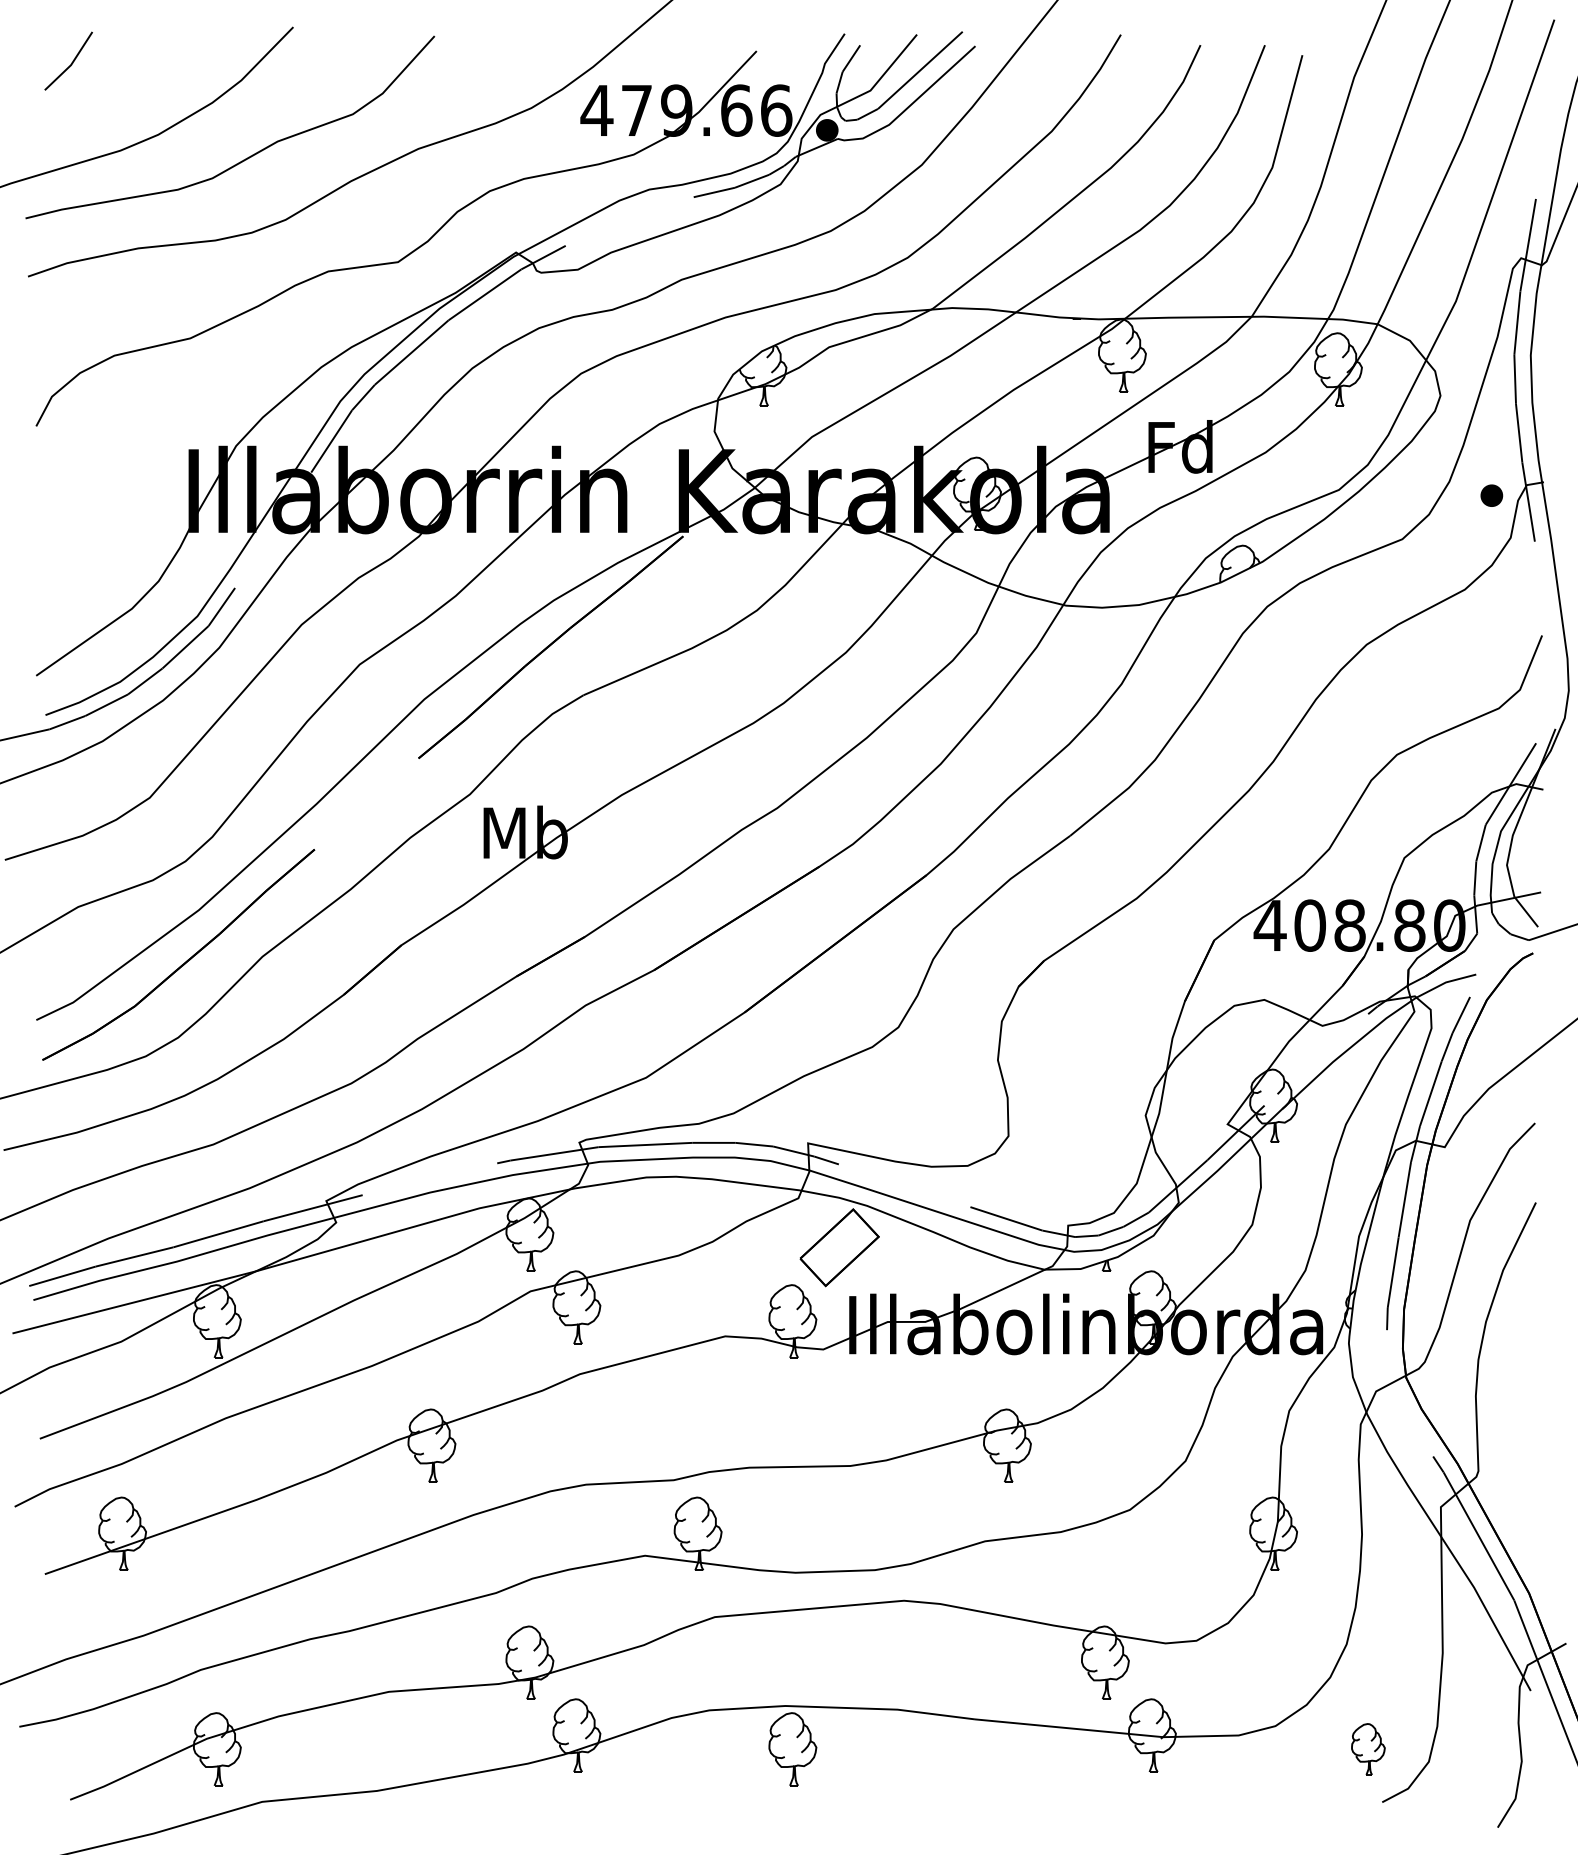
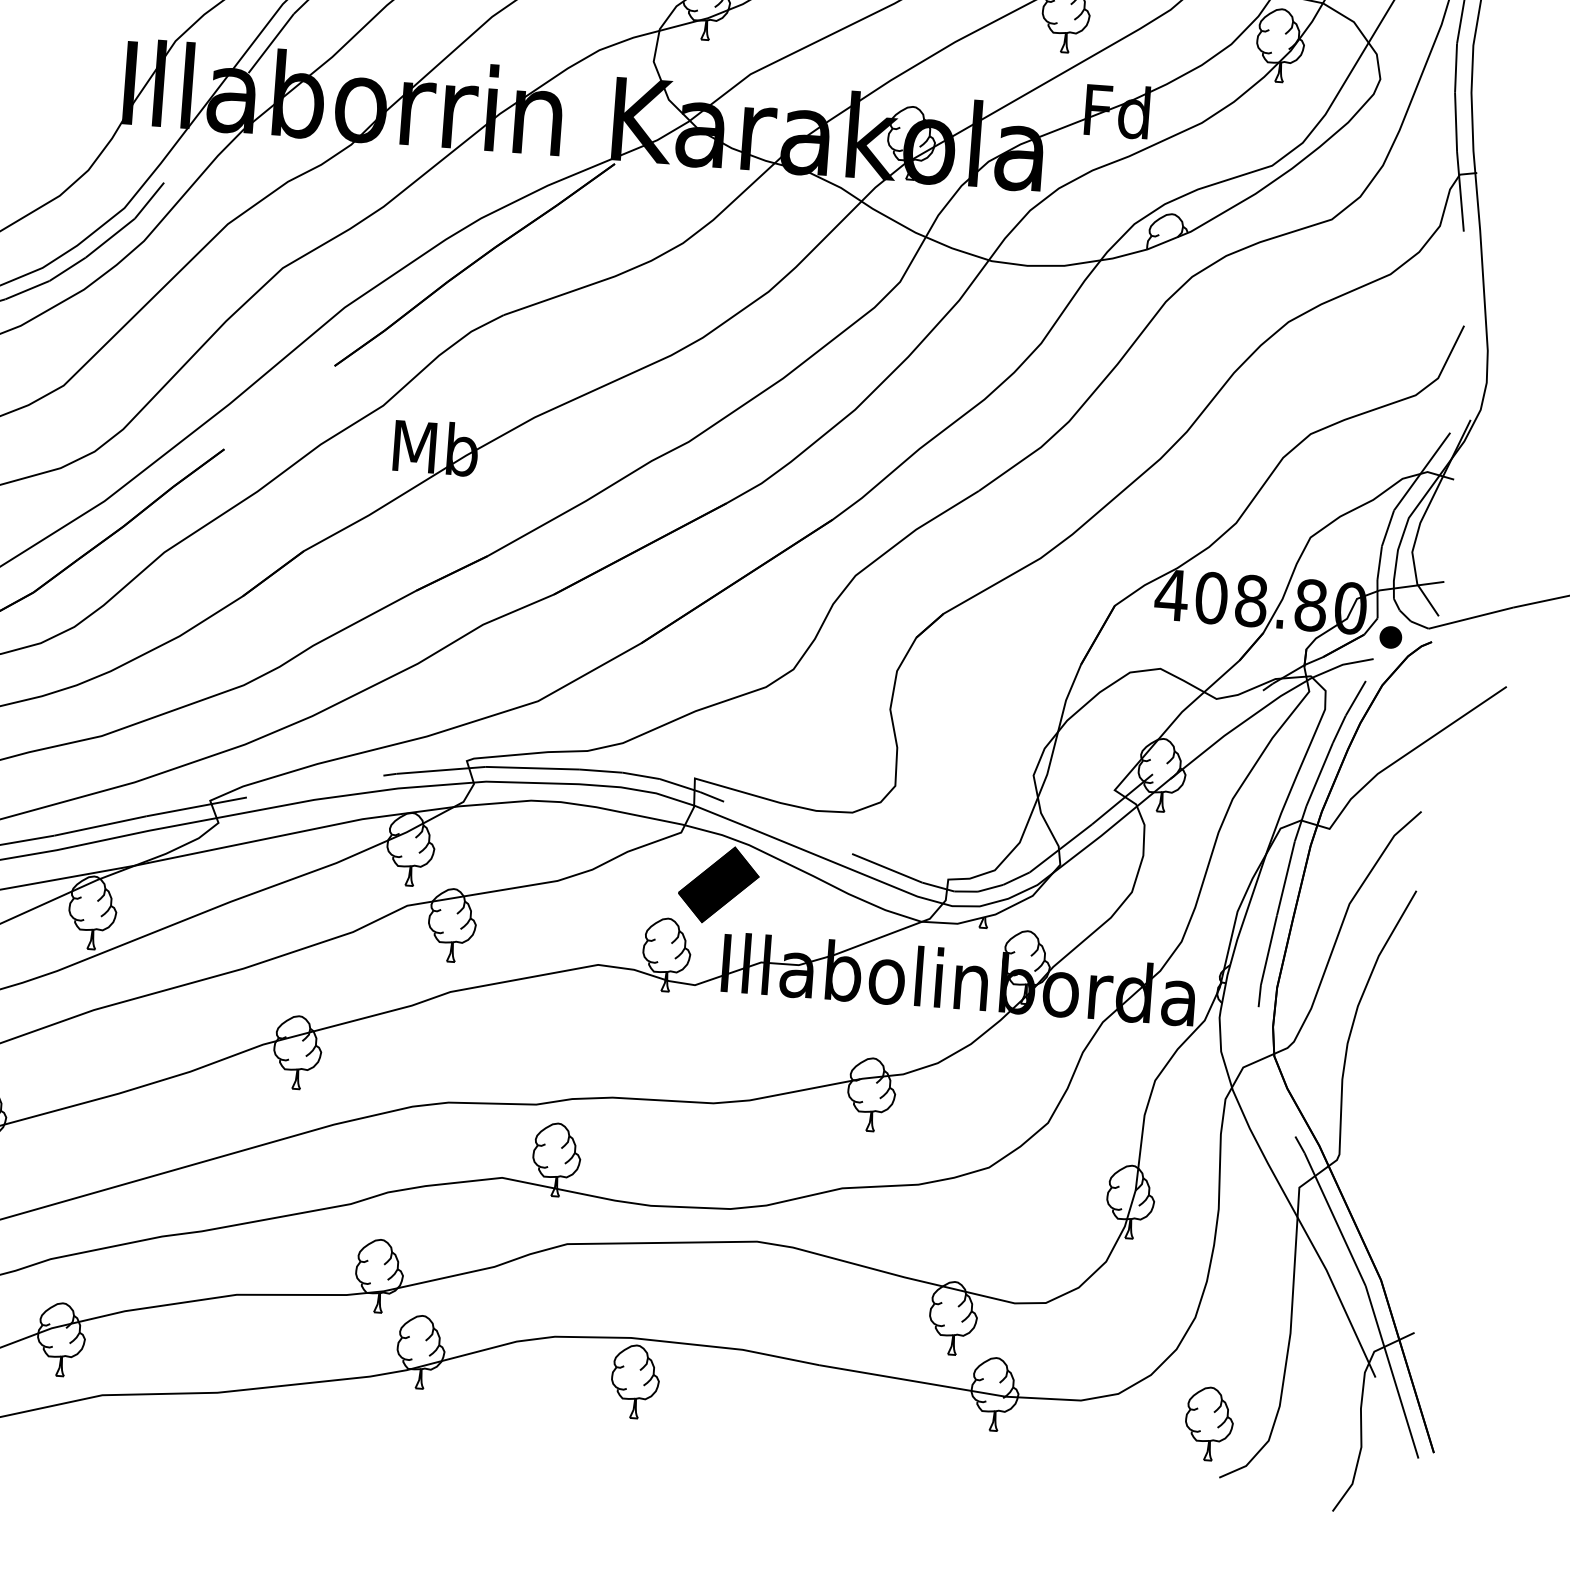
part: (1491, 495) -> (1390, 637), moved
fill: (839, 1247) -> (718, 884), added
part: (1368, 1749) -> (1209, 1424), size x1.43

